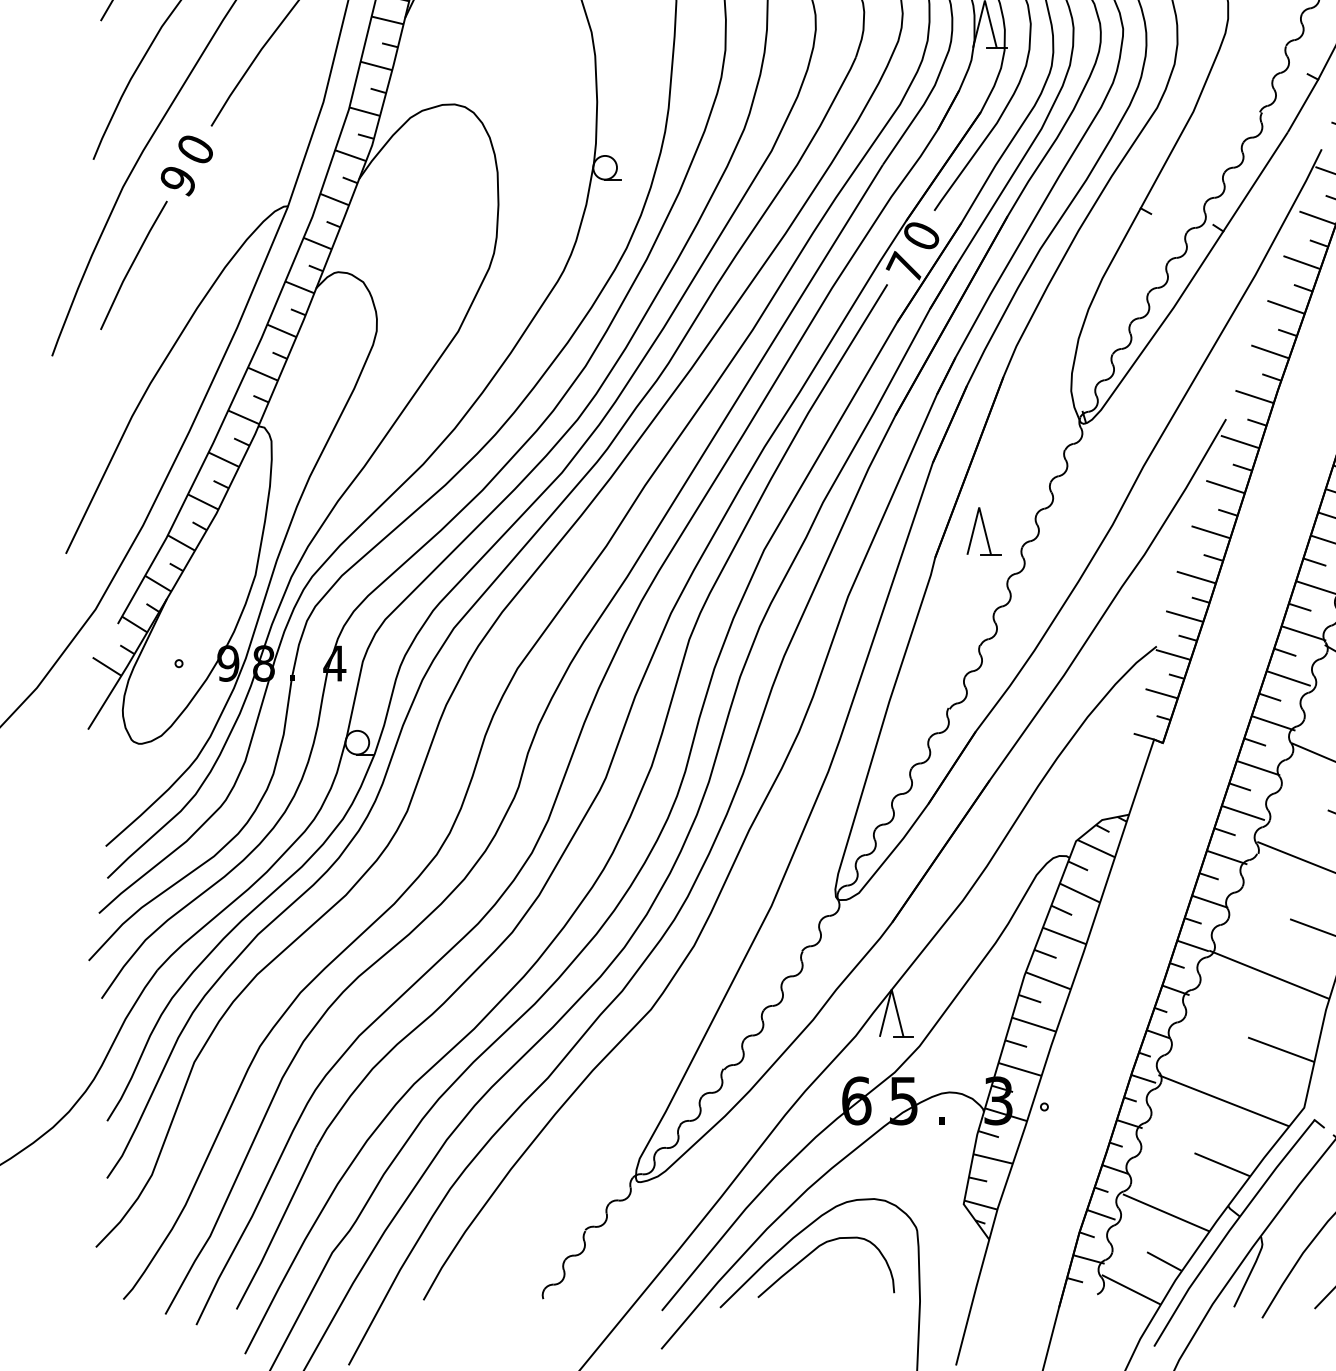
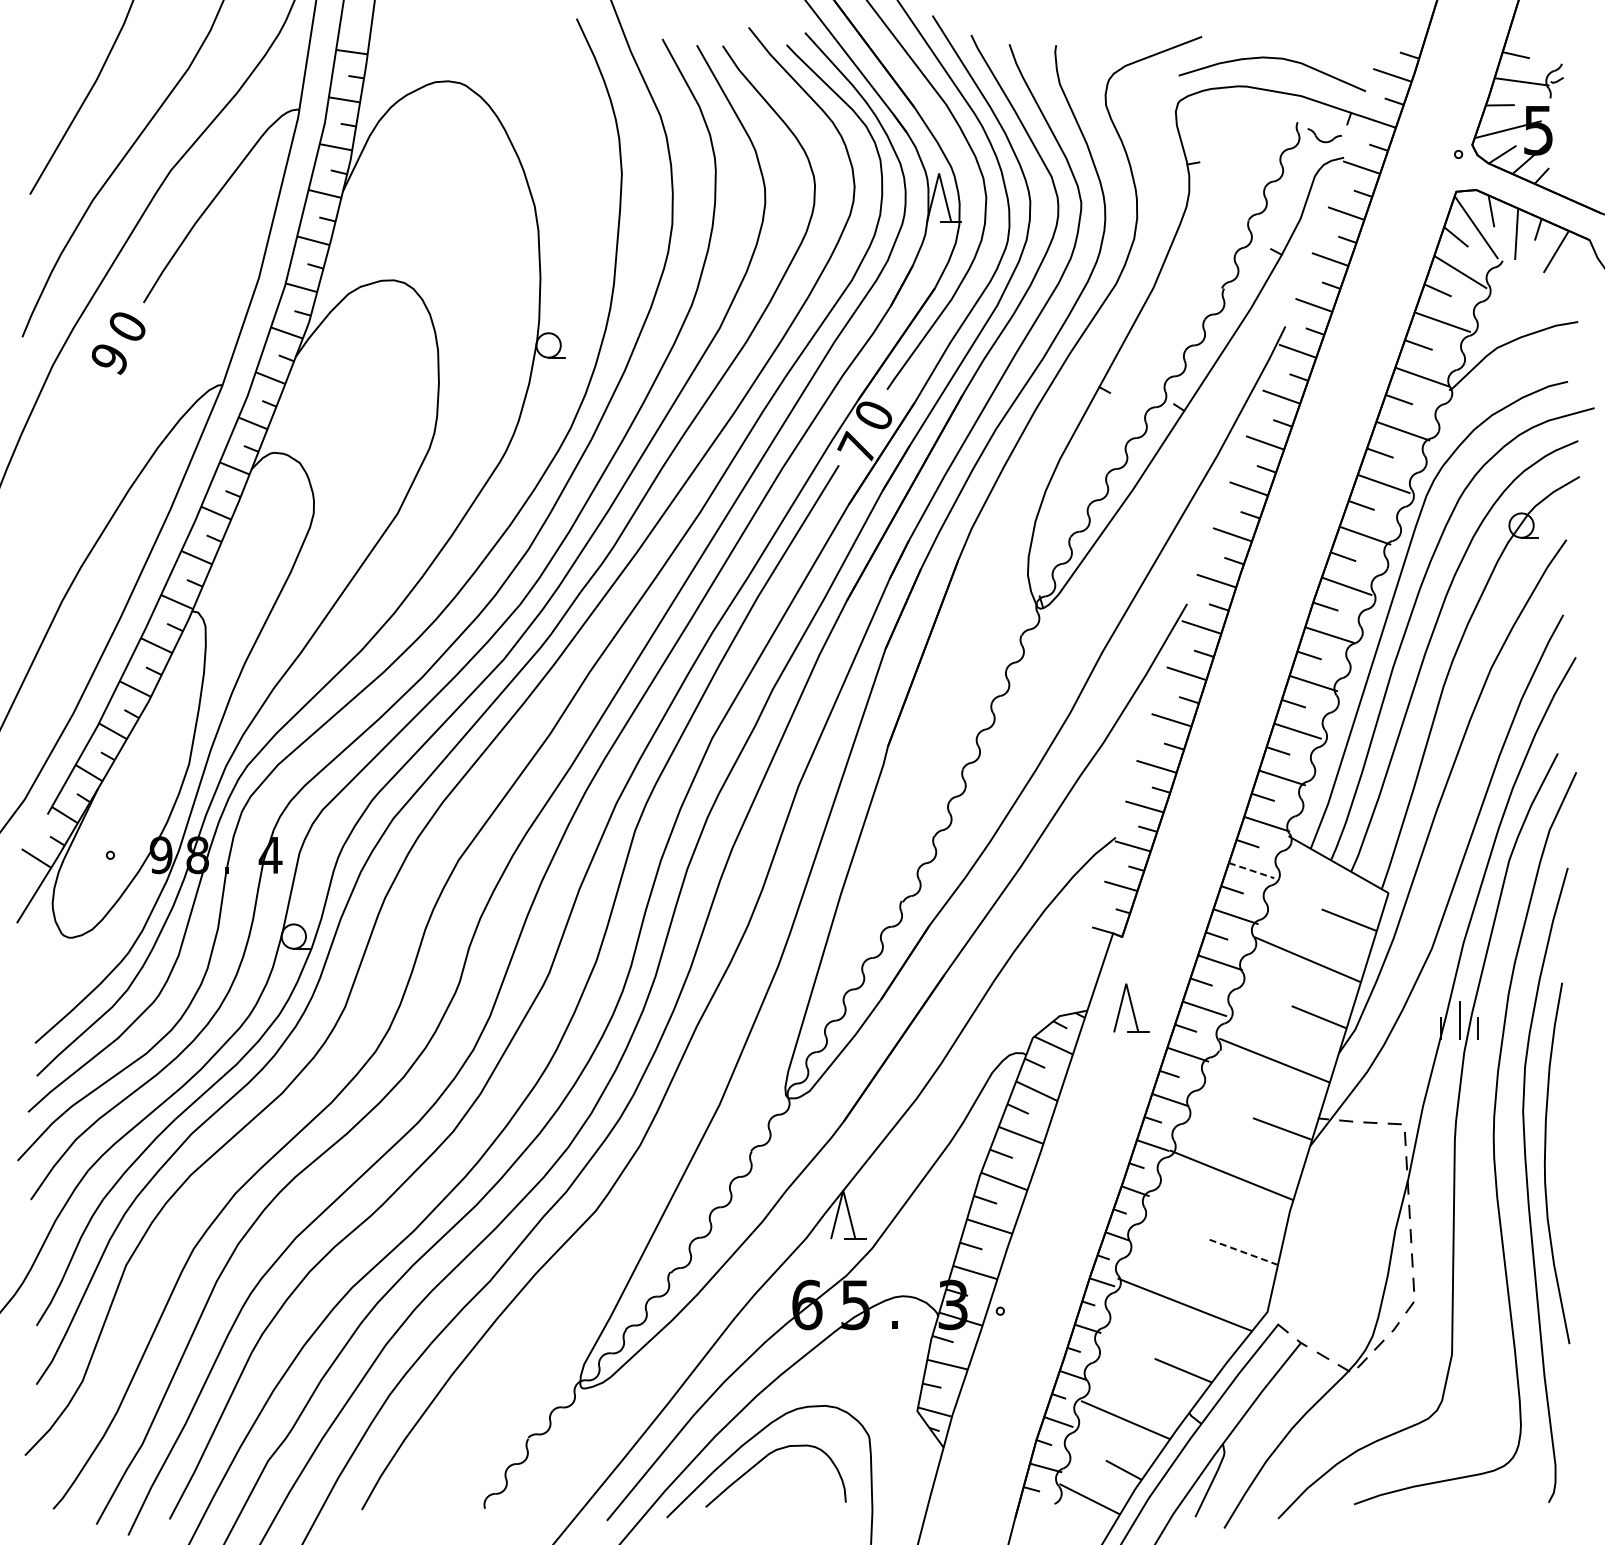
line: (133, 264) -> (63, 444), removed
part: (984, 530) -> (1131, 1007), moved
line: (1288, 678) -> (1251, 870), solid -> dashed
line: (1280, 1049) -> (1243, 1252), solid -> dashed

